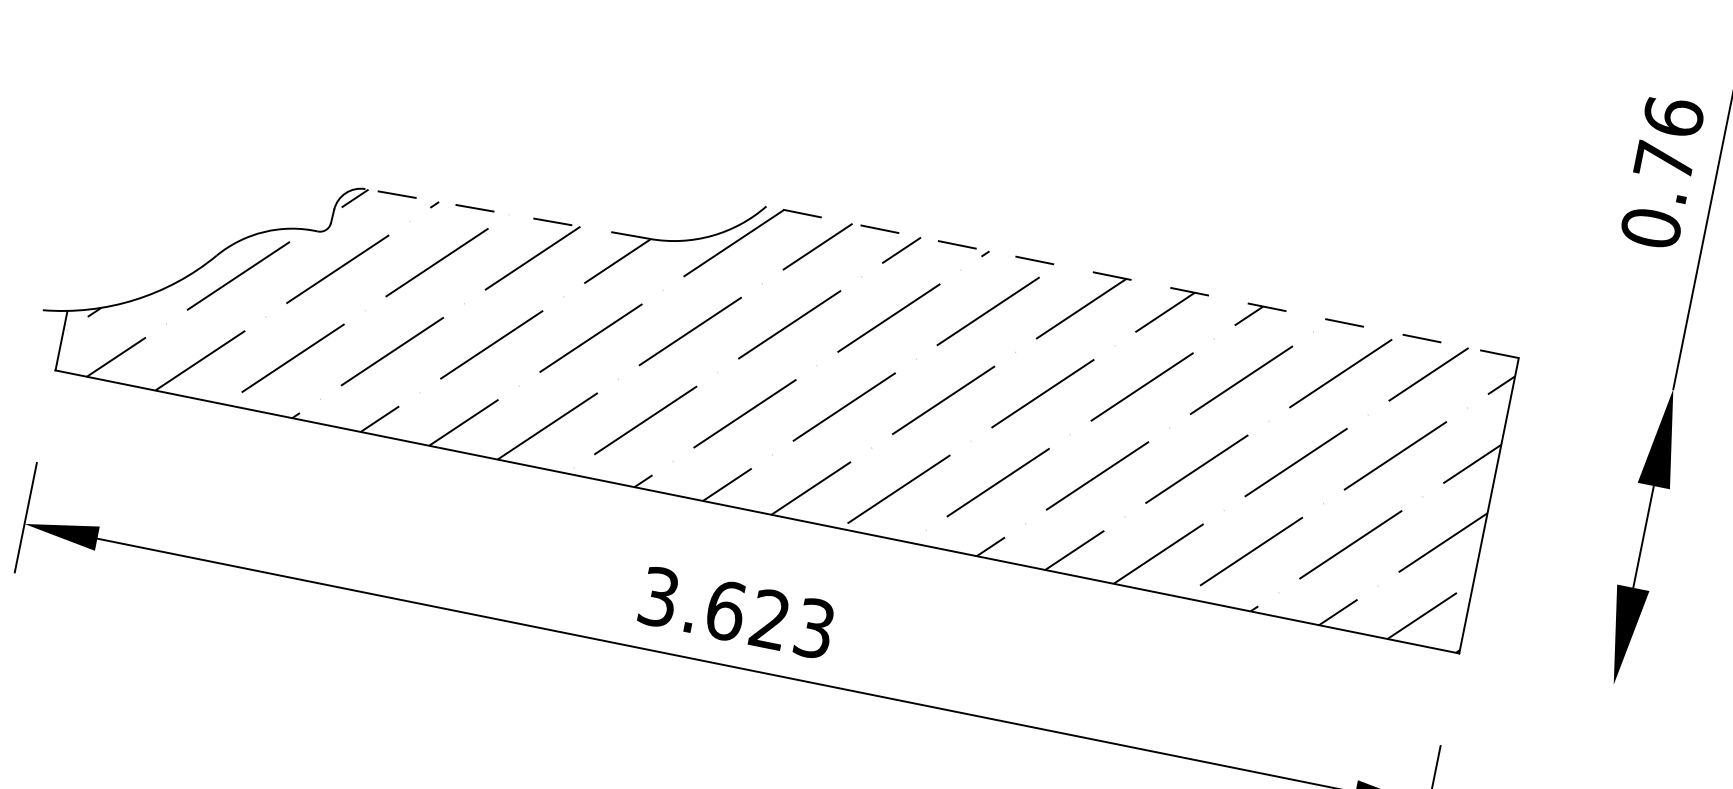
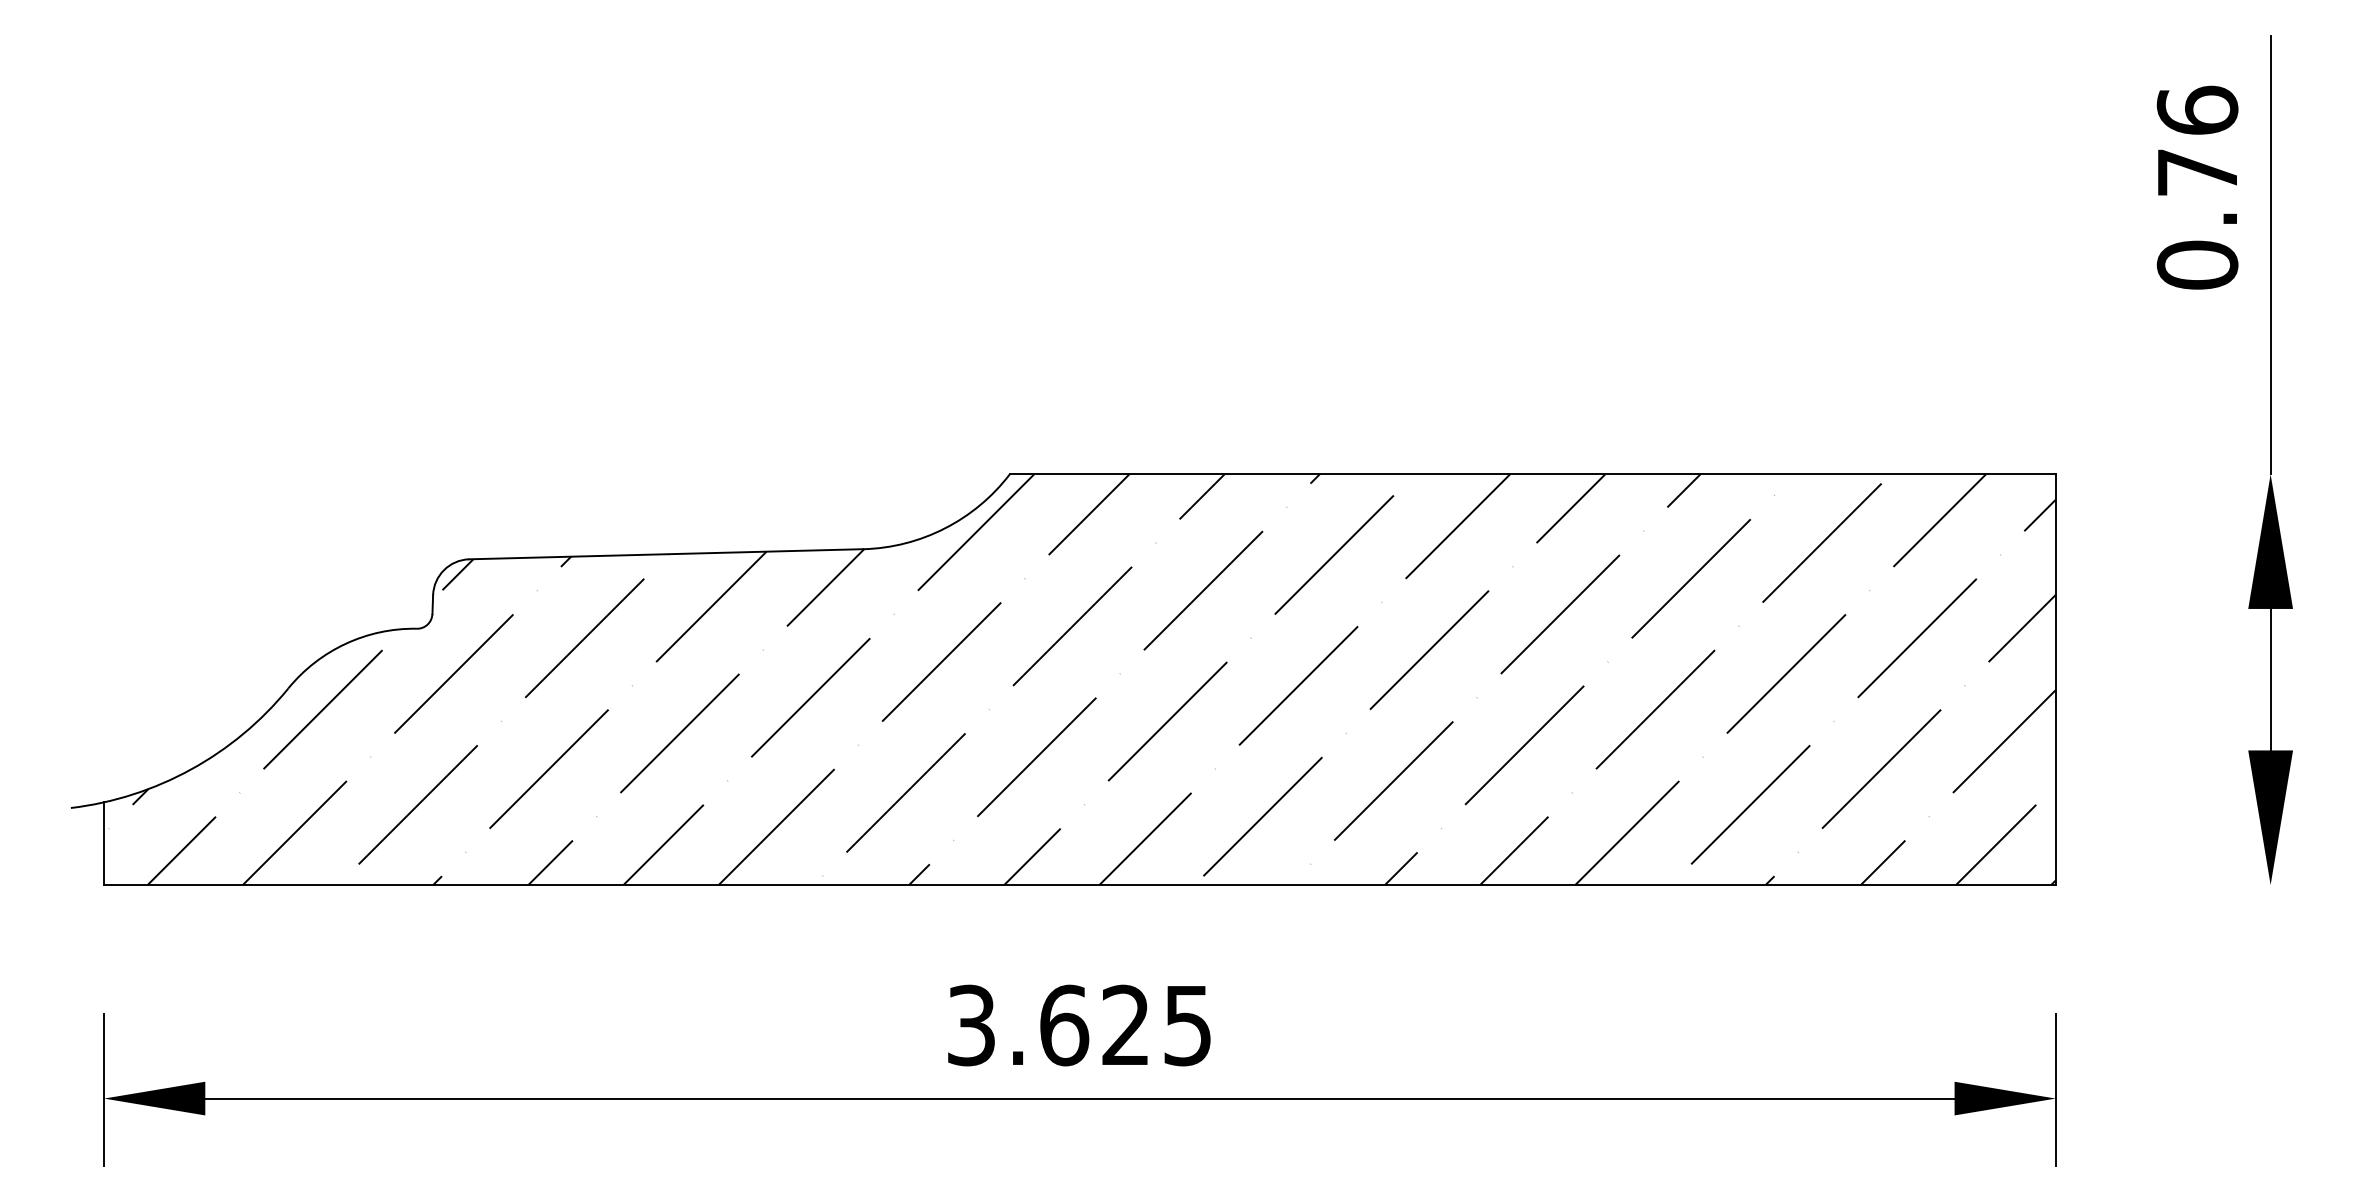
line: (507, 214) -> (666, 554), dashed -> solid
line: (1142, 282) -> (1532, 474), dashed -> solid
text: (814, 627) -> (1187, 1024), 3.623 -> 3.625

